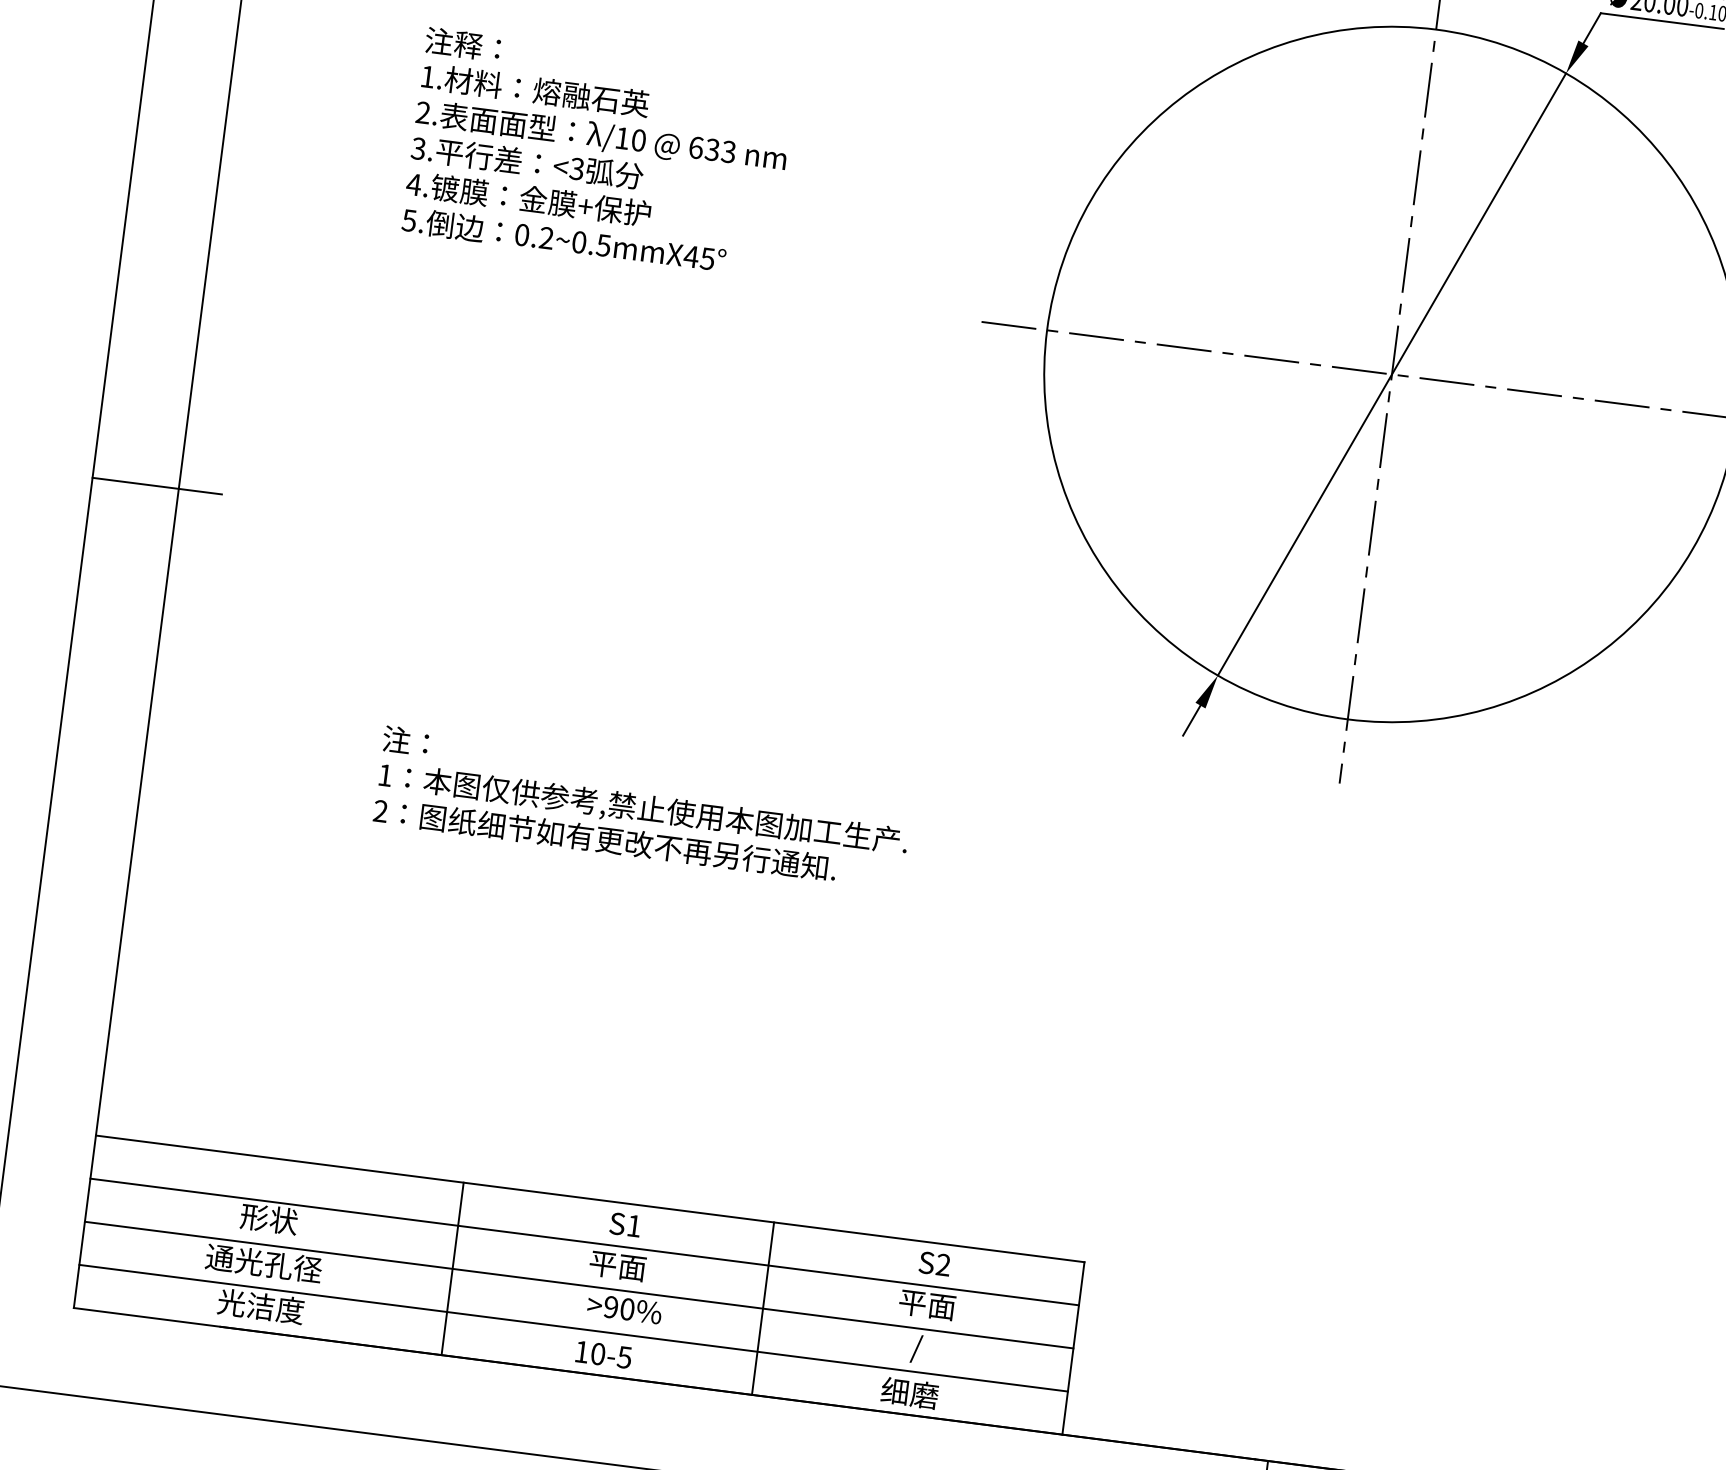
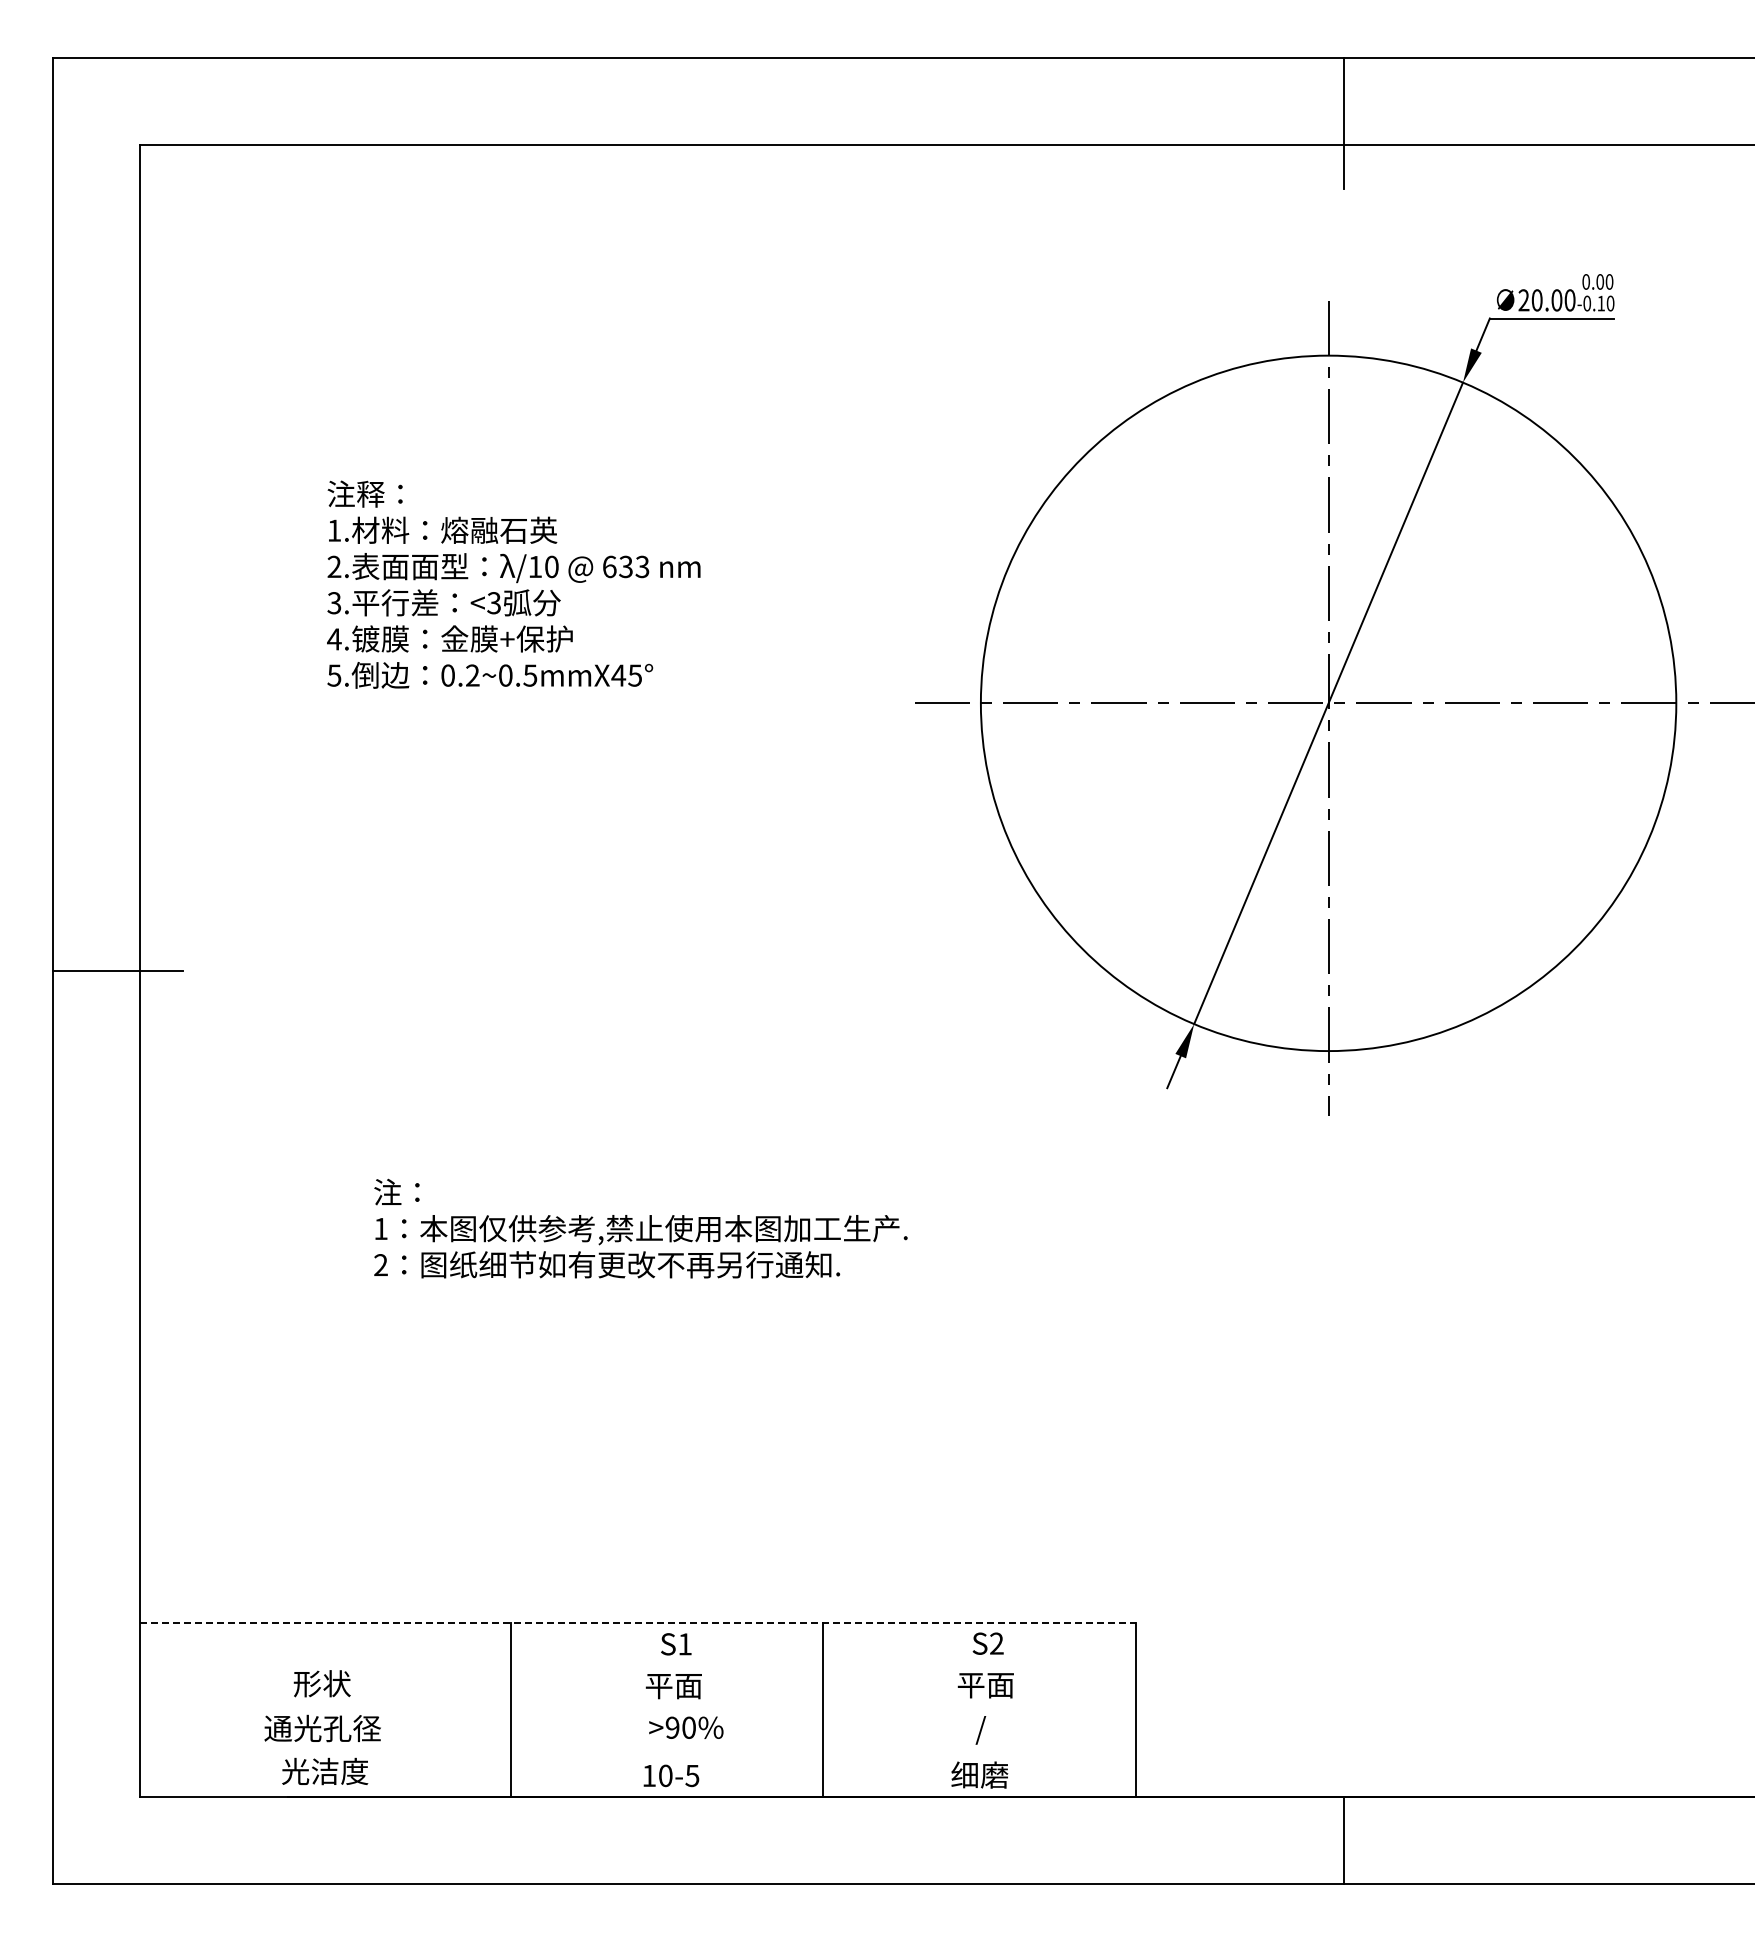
line: (590, 1198) -> (638, 1622), solid -> dashed
line: (584, 1242) -> (637, 1666), removed
line: (578, 1284) -> (637, 1709), removed
line: (573, 1328) -> (637, 1753), removed

